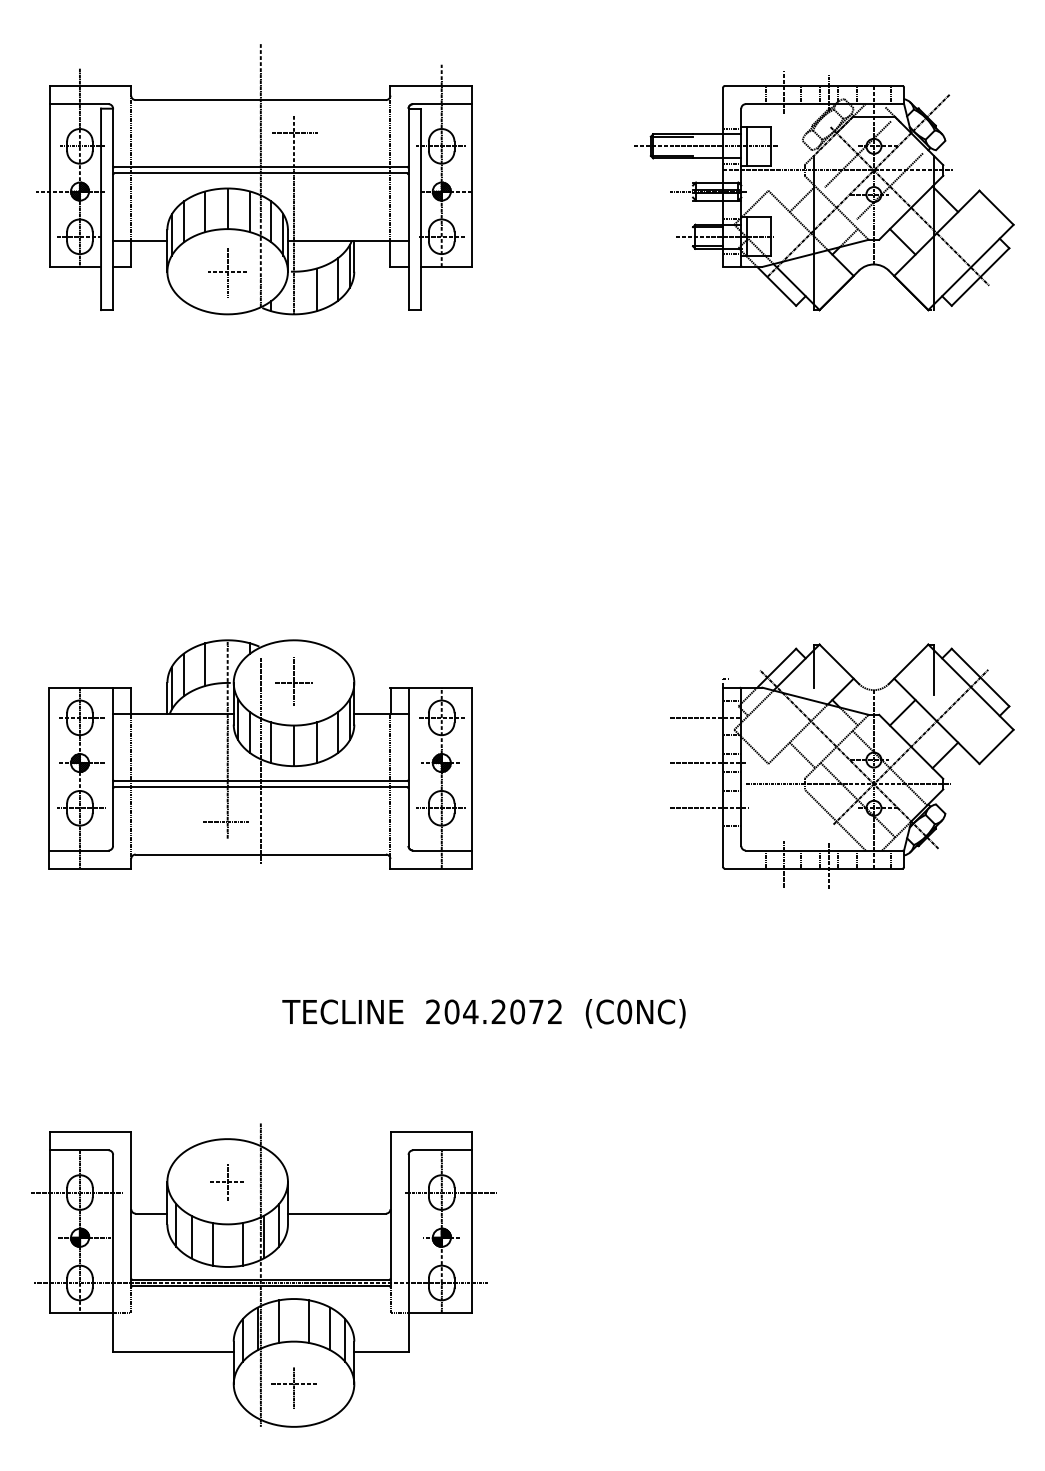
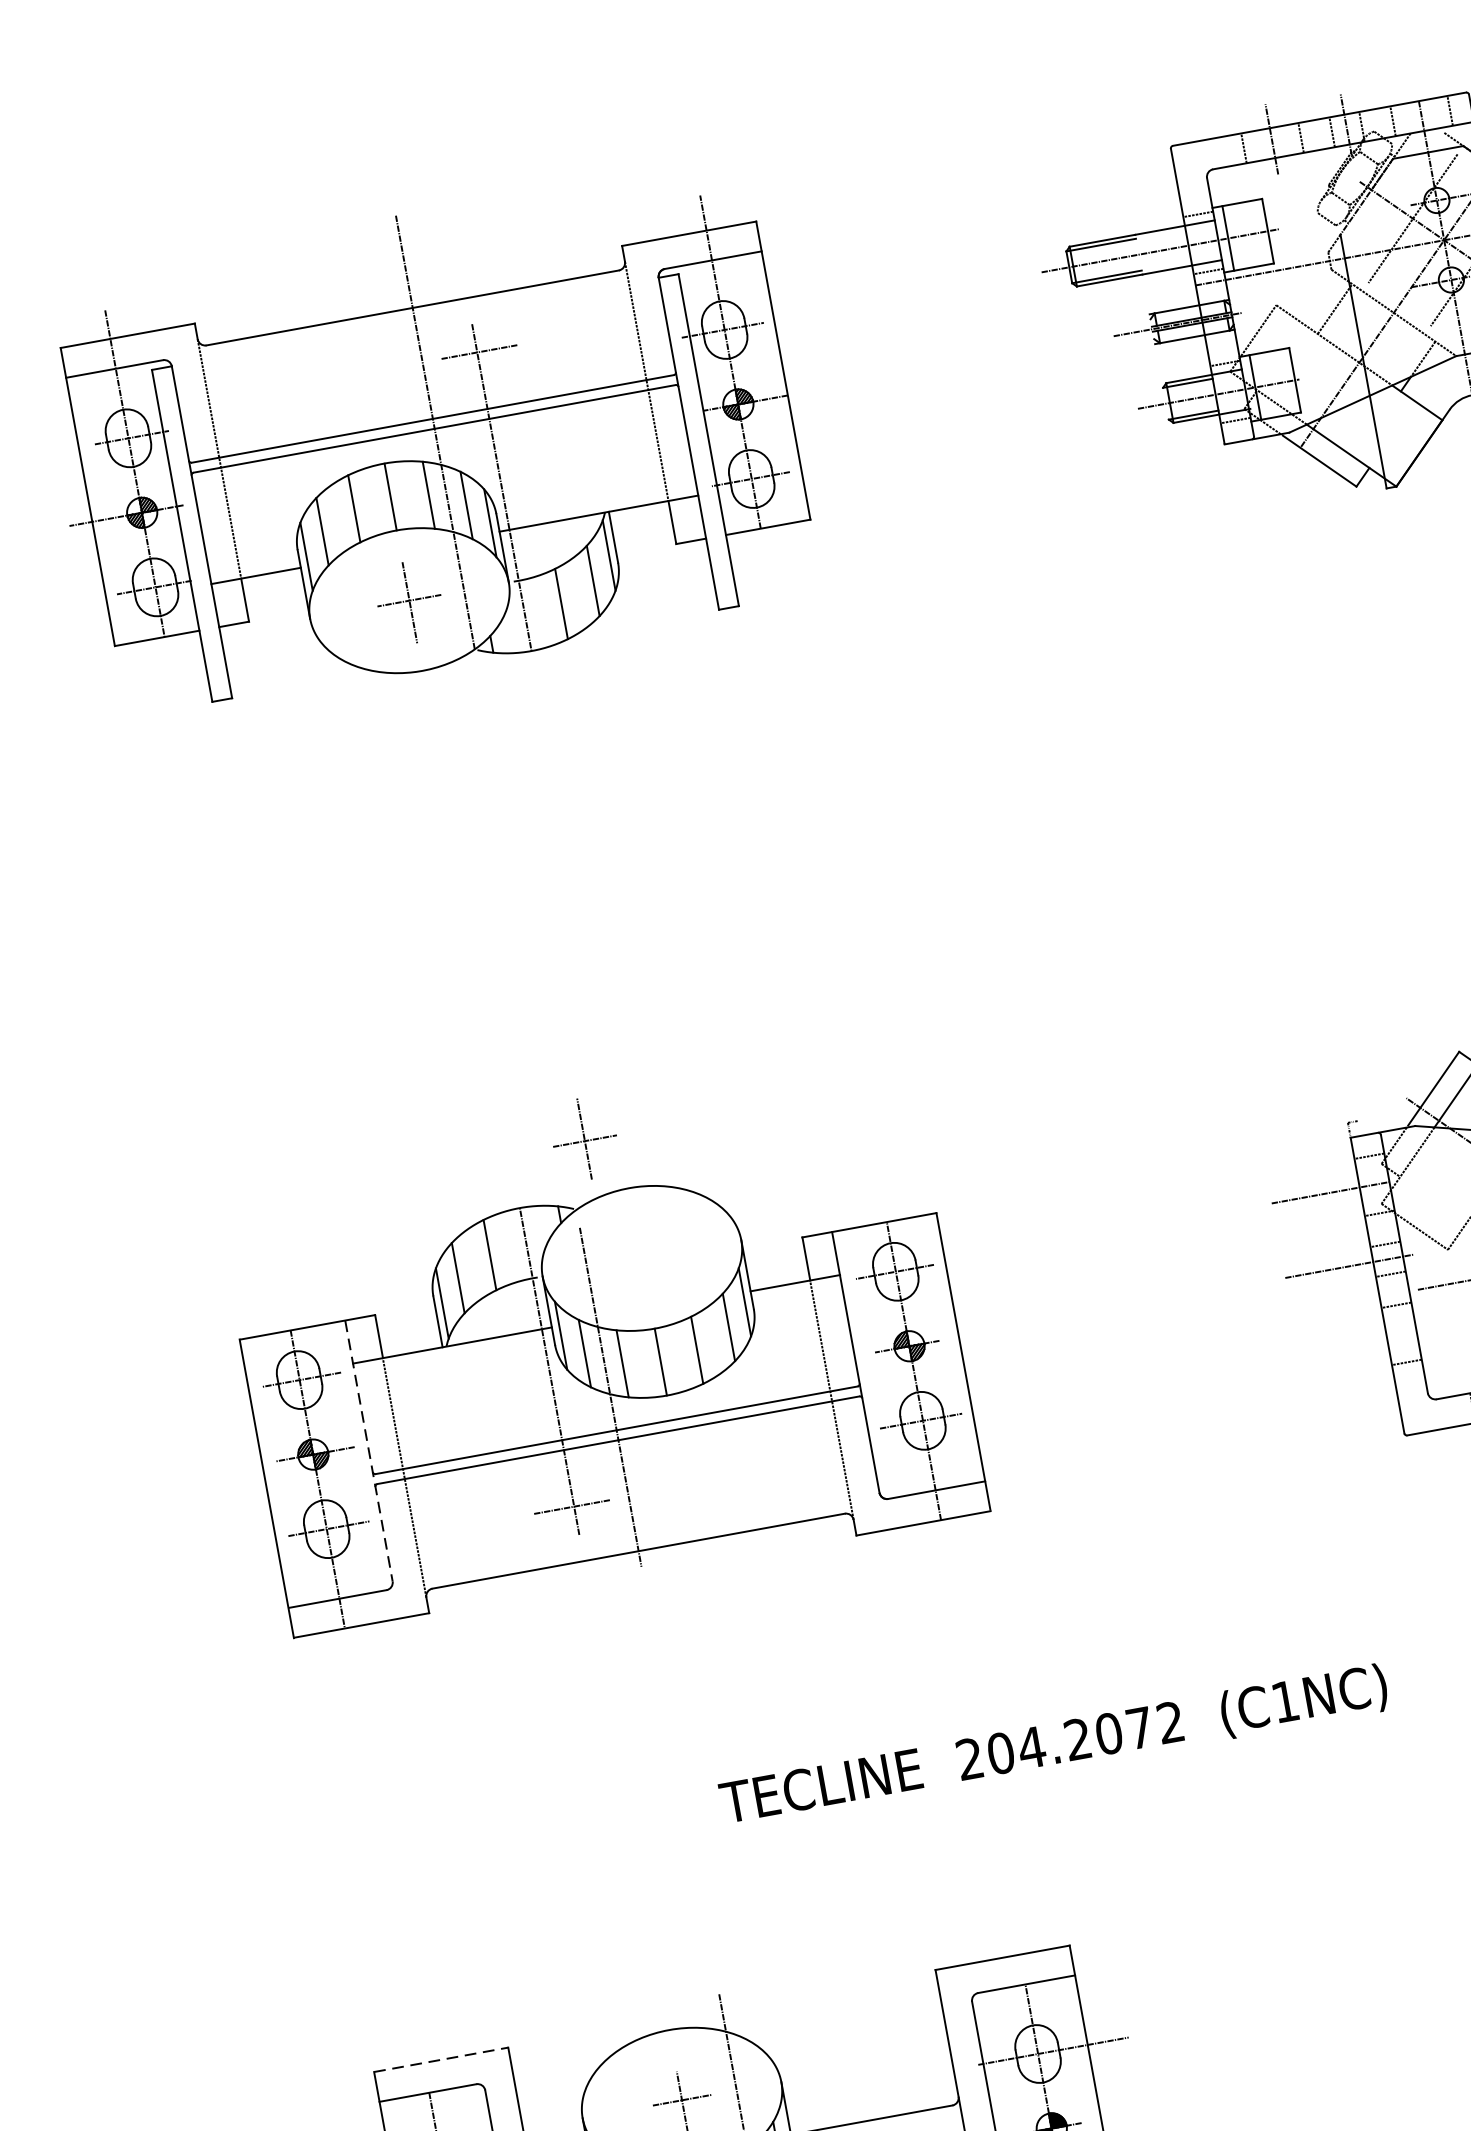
part: (293, 681) -> (583, 1138), moved
line: (113, 767) -> (369, 1451), solid -> dashed
line: (709, 808) -> (1364, 1340), removed
text: (624, 1011) -> (1284, 1700), (C0NC) -> (C1NC)
line: (90, 1132) -> (441, 2060), solid -> dashed

